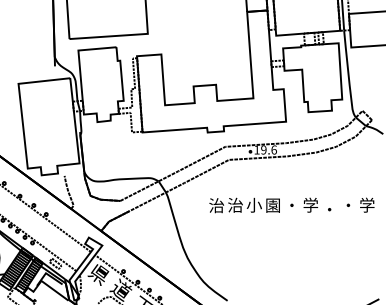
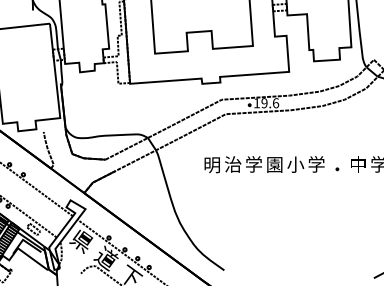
text: (253, 203) -> (253, 162), 小 -> 学
text: (216, 205) -> (212, 164), 治 -> 明
text: (291, 205) -> (295, 164), ・ -> 小
text: (348, 205) -> (358, 164), ・ -> 中

